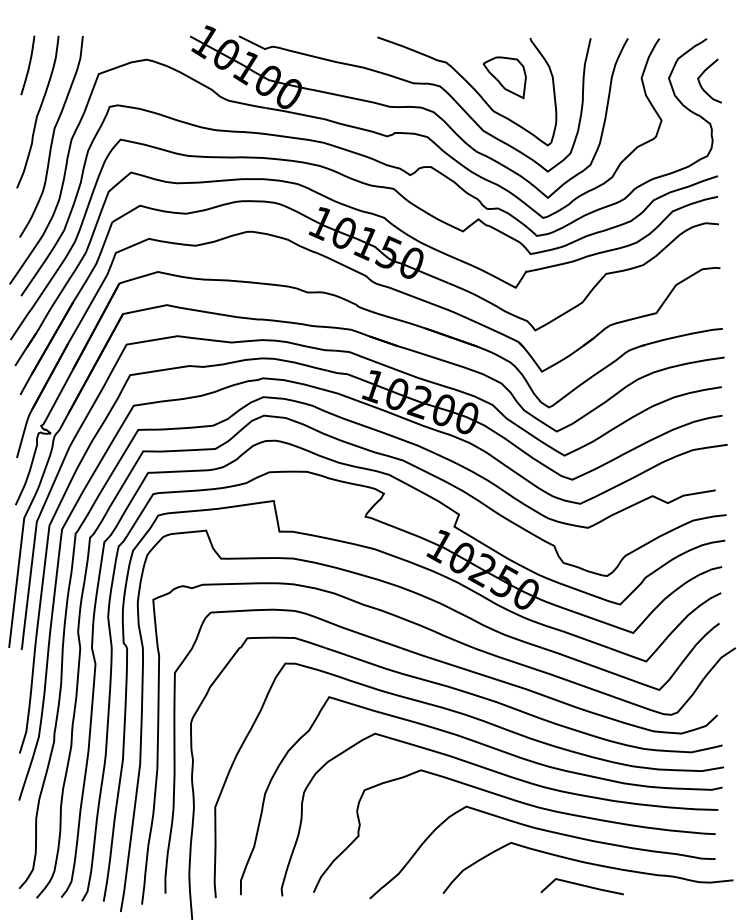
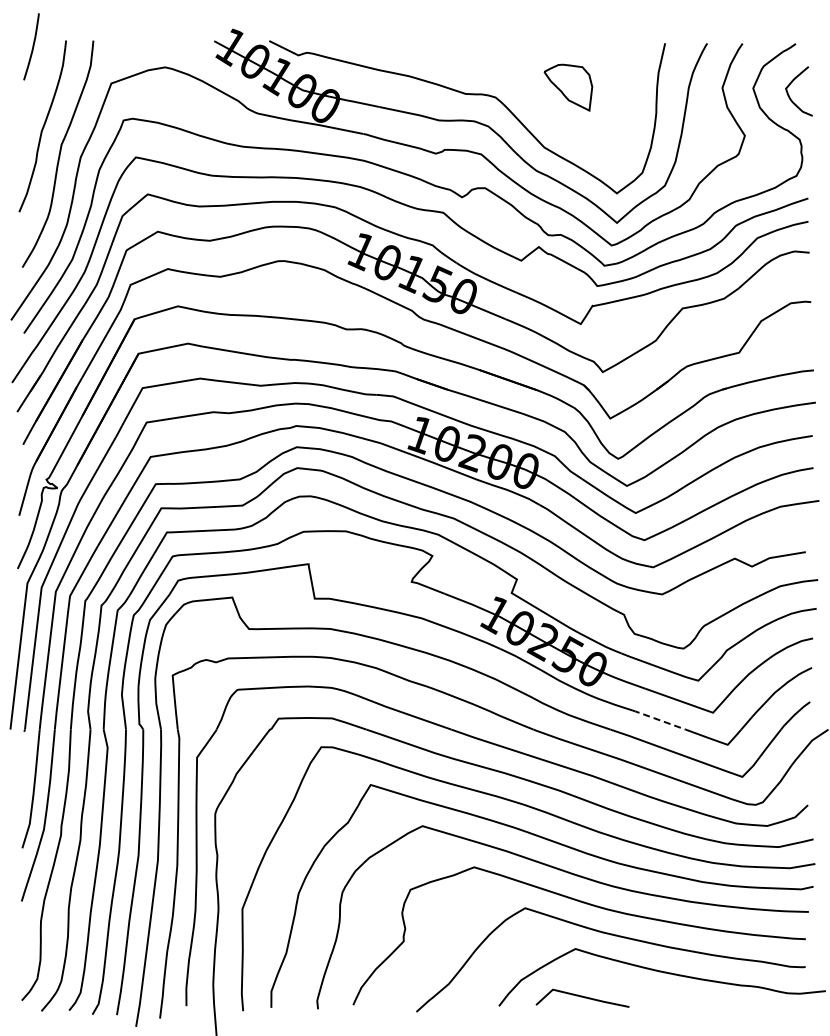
curve: (28, 65) -> (32, 46), moved
curve: (471, 87) -> (530, 98), removed
line: (584, 638) -> (658, 719), solid -> dashed
line: (582, 885) -> (582, 997), moved

